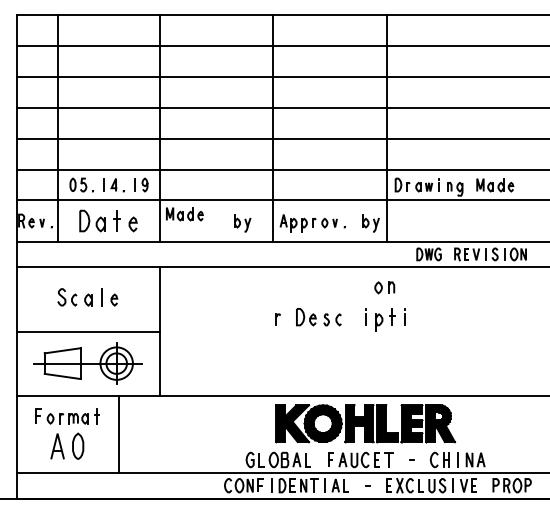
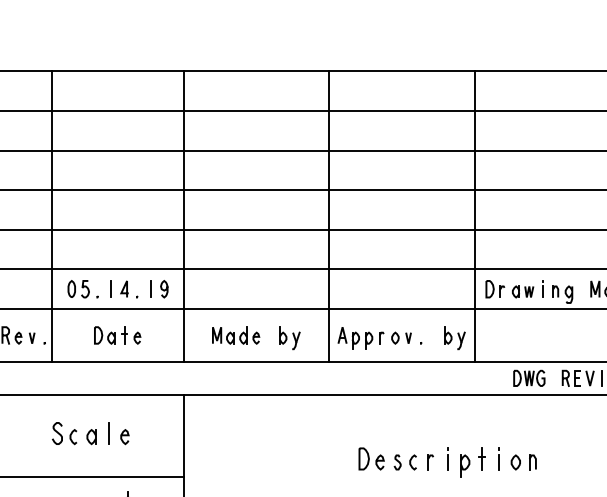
part: (184, 214) -> (235, 336), moved
part: (108, 220) -> (117, 334), size x0.62
part: (384, 287) -> (523, 462), moved
part: (277, 319) -> (429, 462), moved

